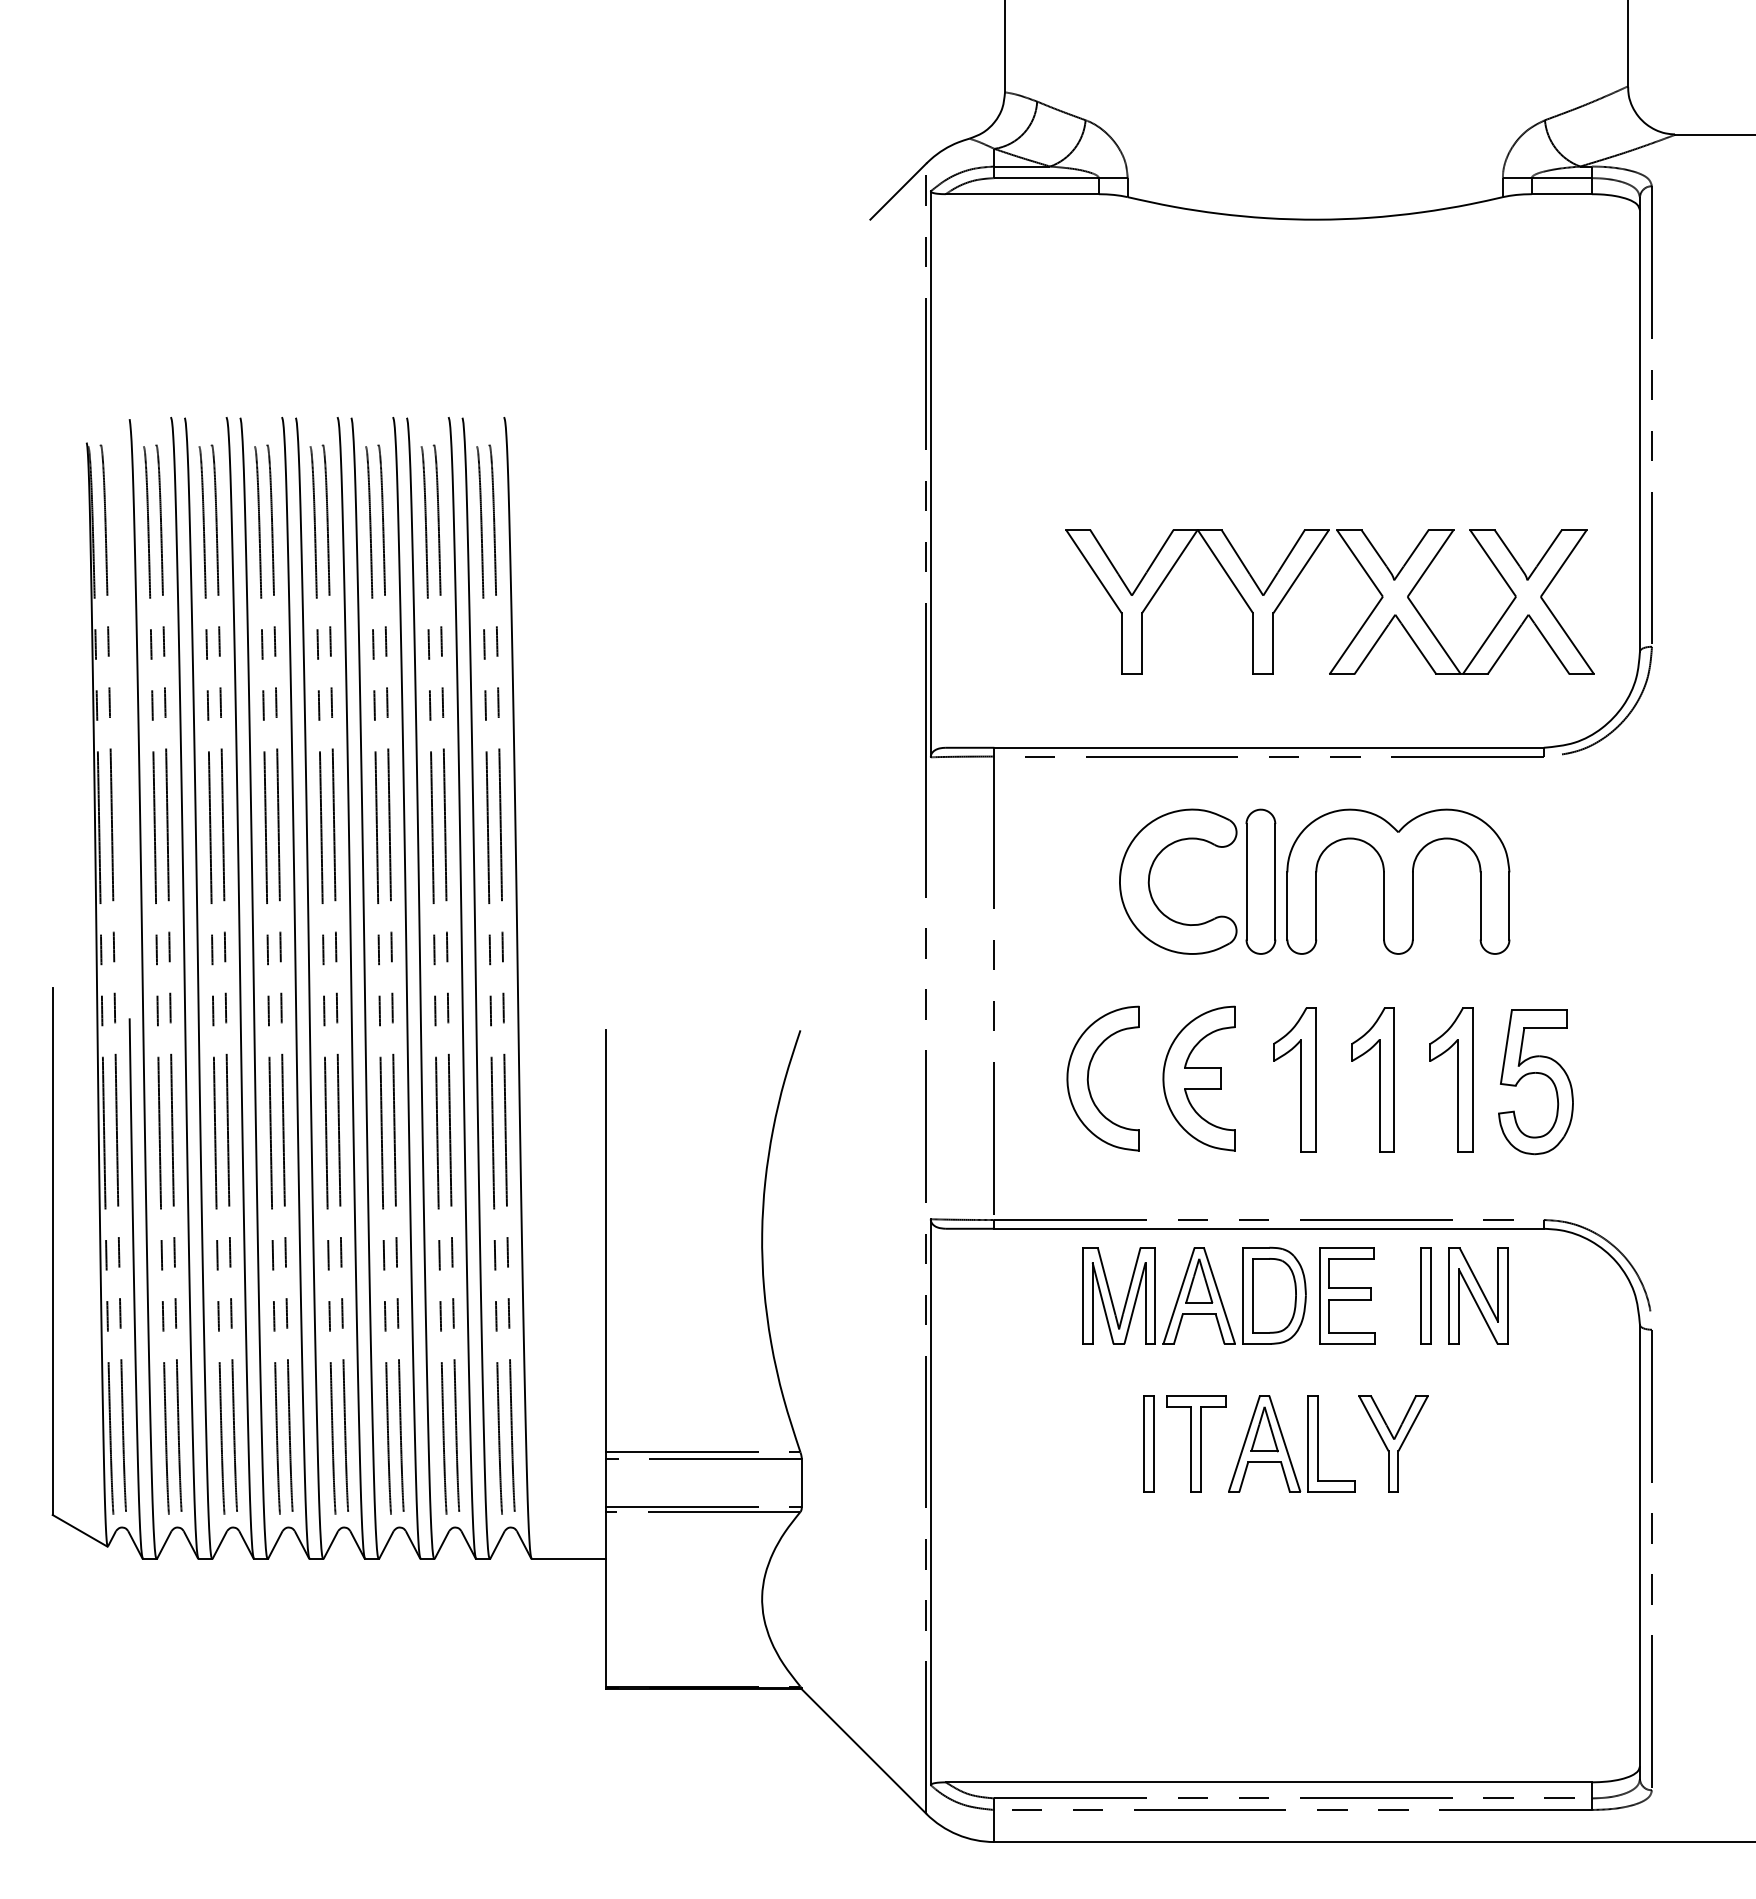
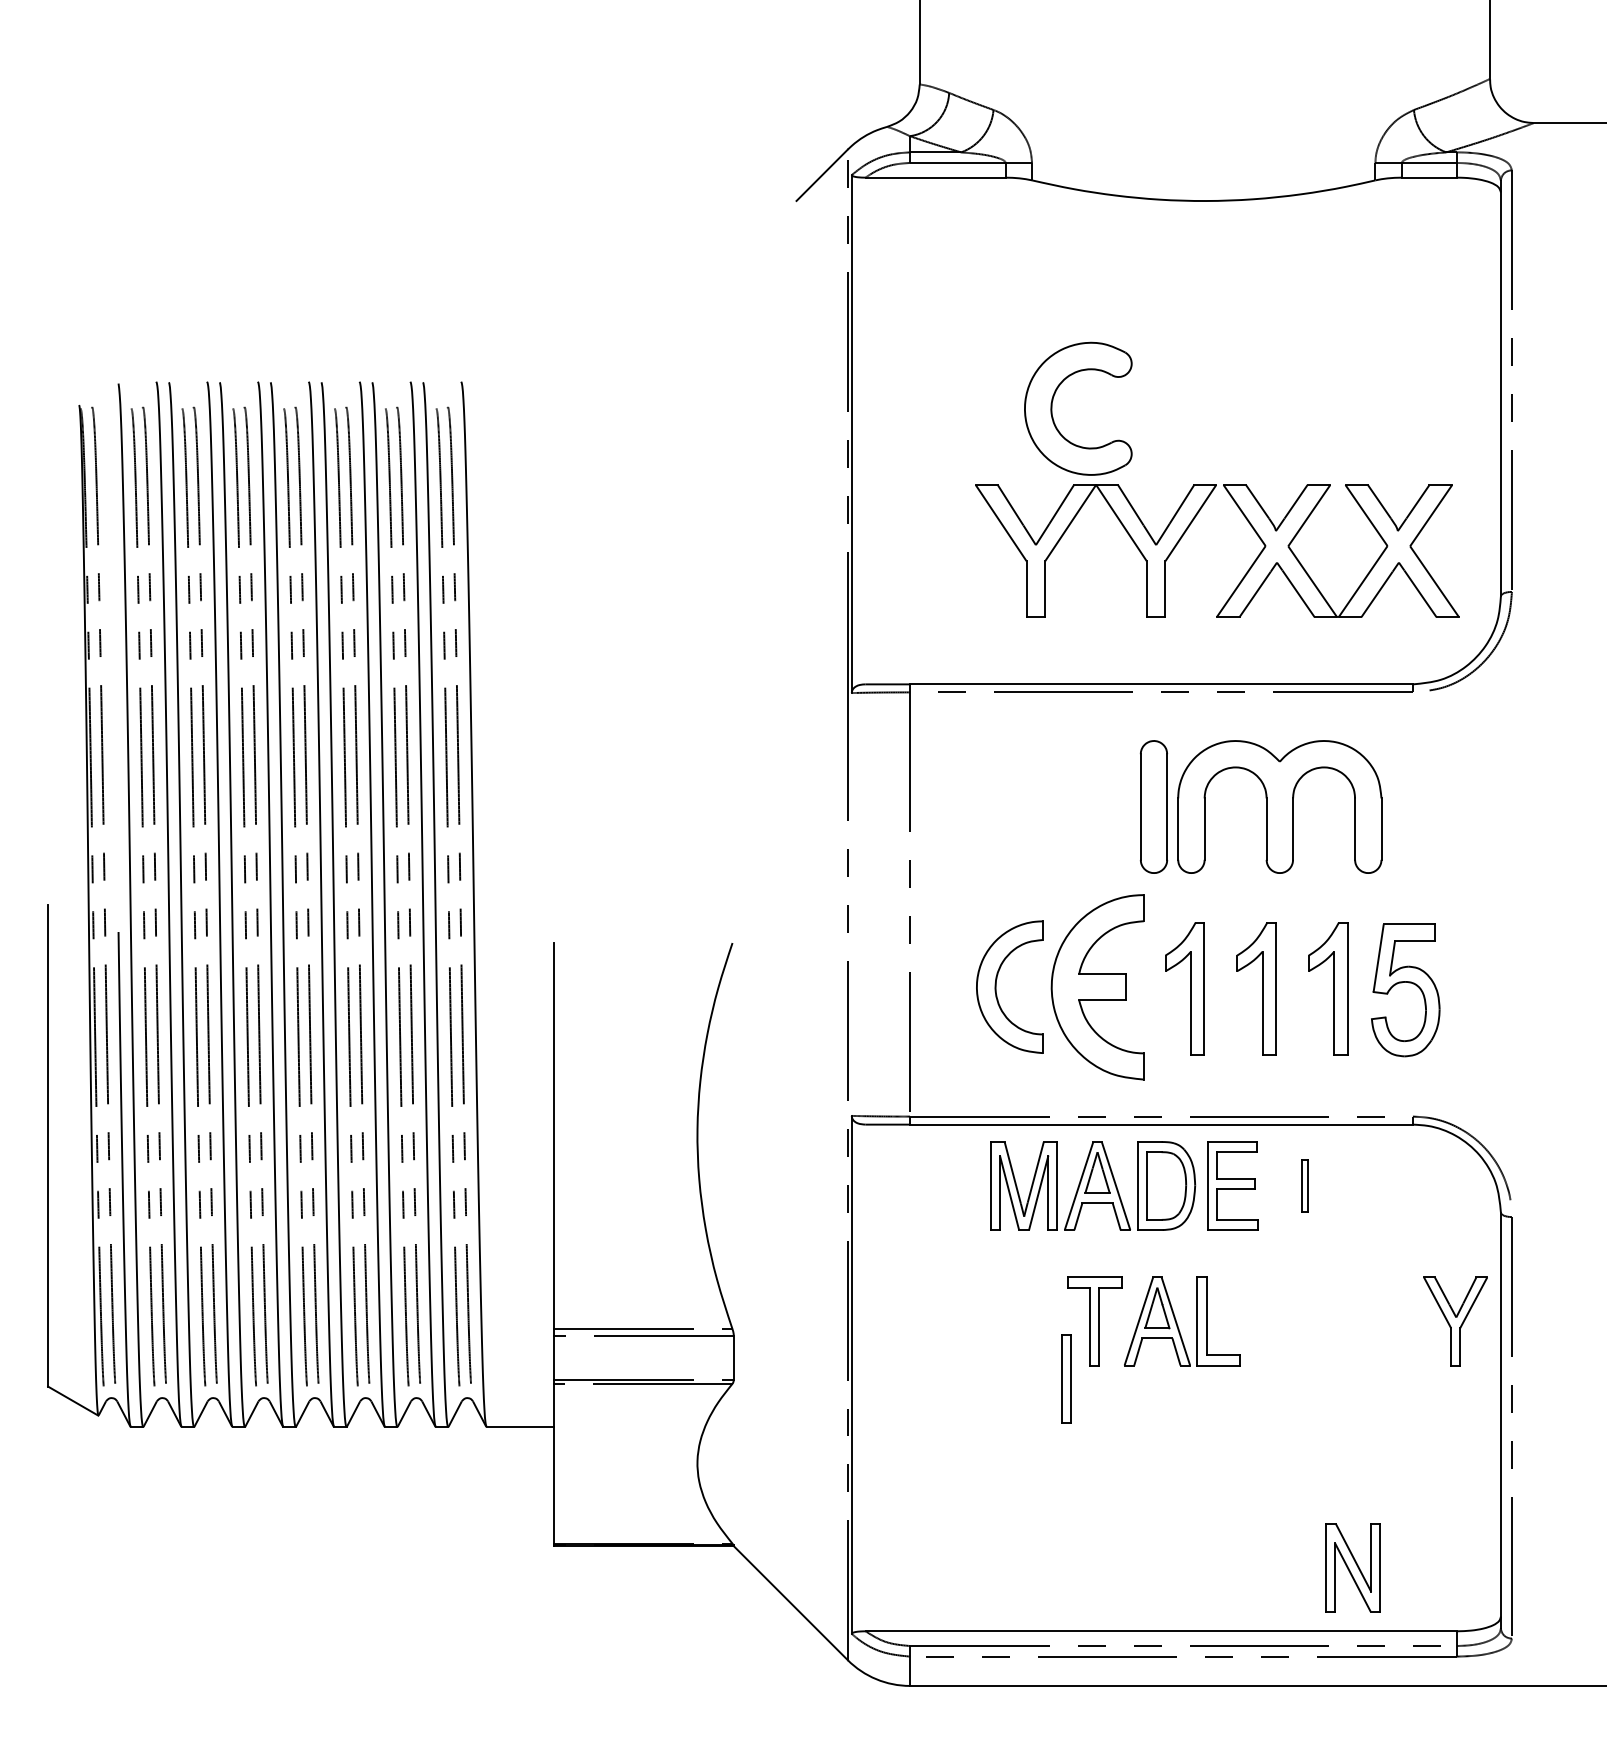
part: (1150, 876) -> (1052, 404), moved
part: (1198, 1078) -> (1096, 987), size x1.4
part: (1425, 1295) -> (1304, 1185), size x0.6
part: (1478, 1295) -> (1353, 1567), moved
part: (1148, 1443) -> (1065, 1378), moved
part: (1393, 1443) -> (1455, 1321), moved

